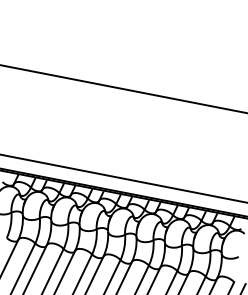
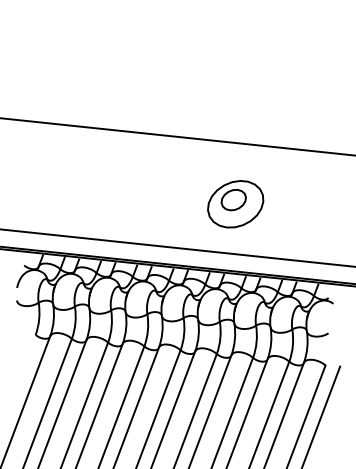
part: (174, 148) -> (235, 204), added

